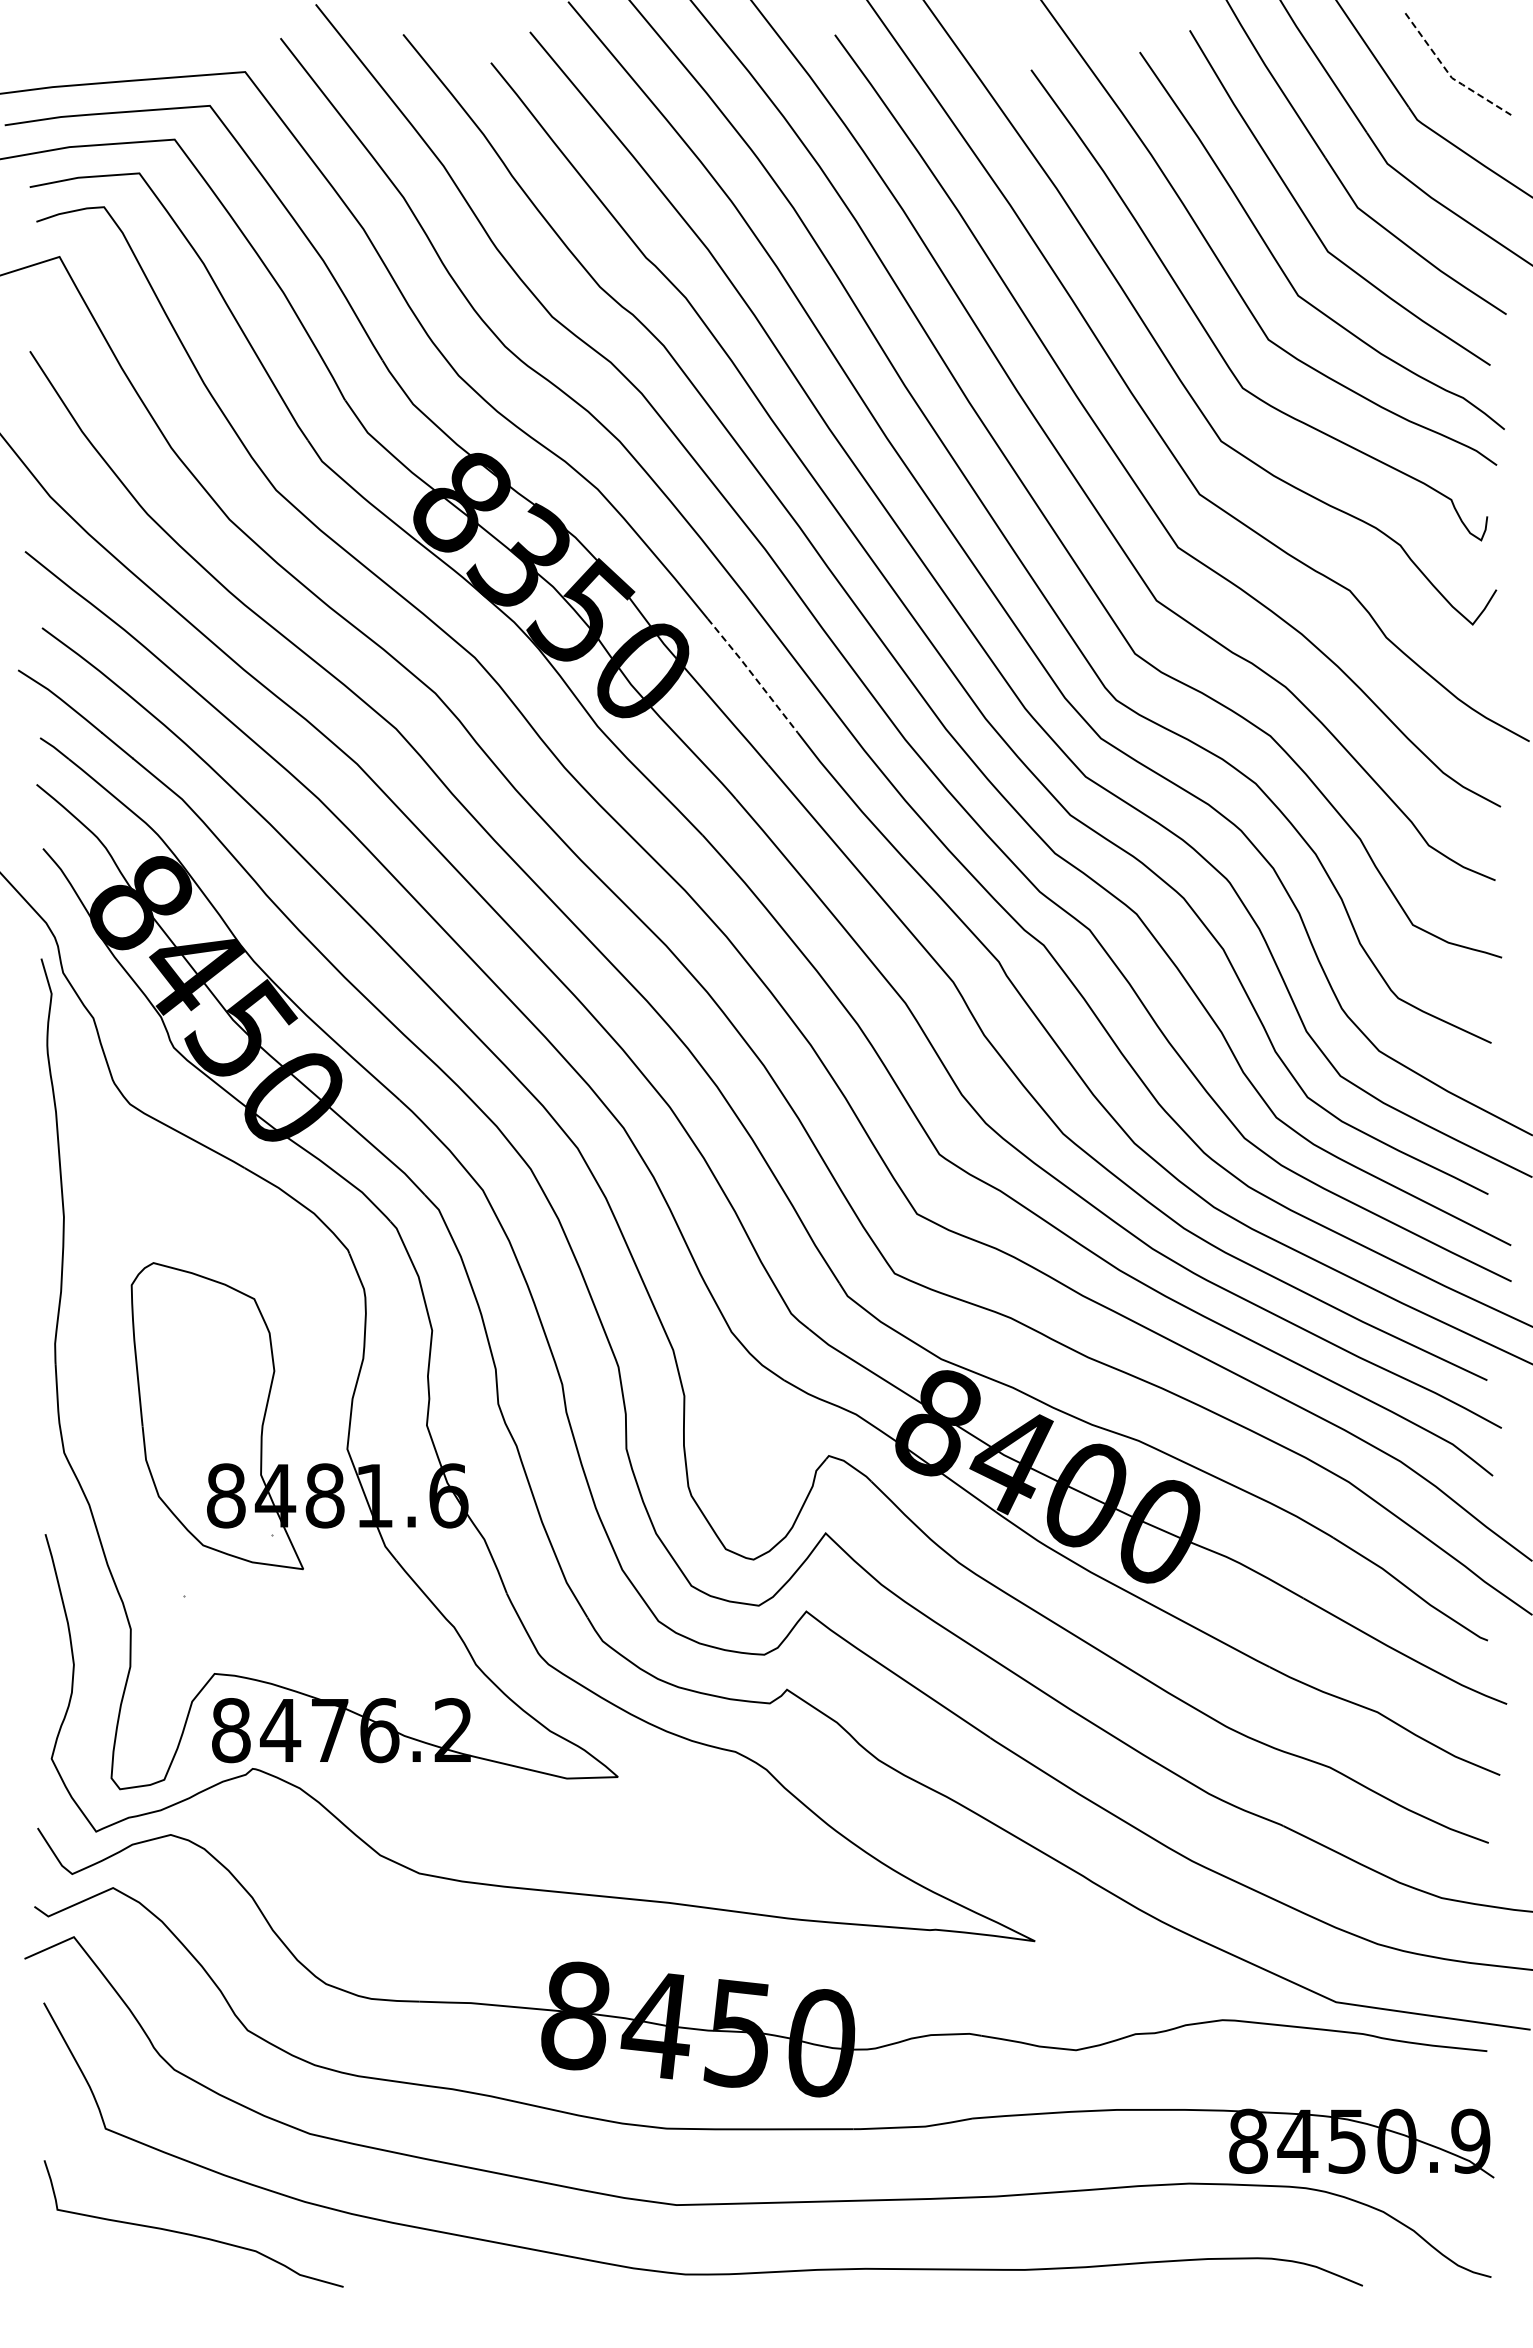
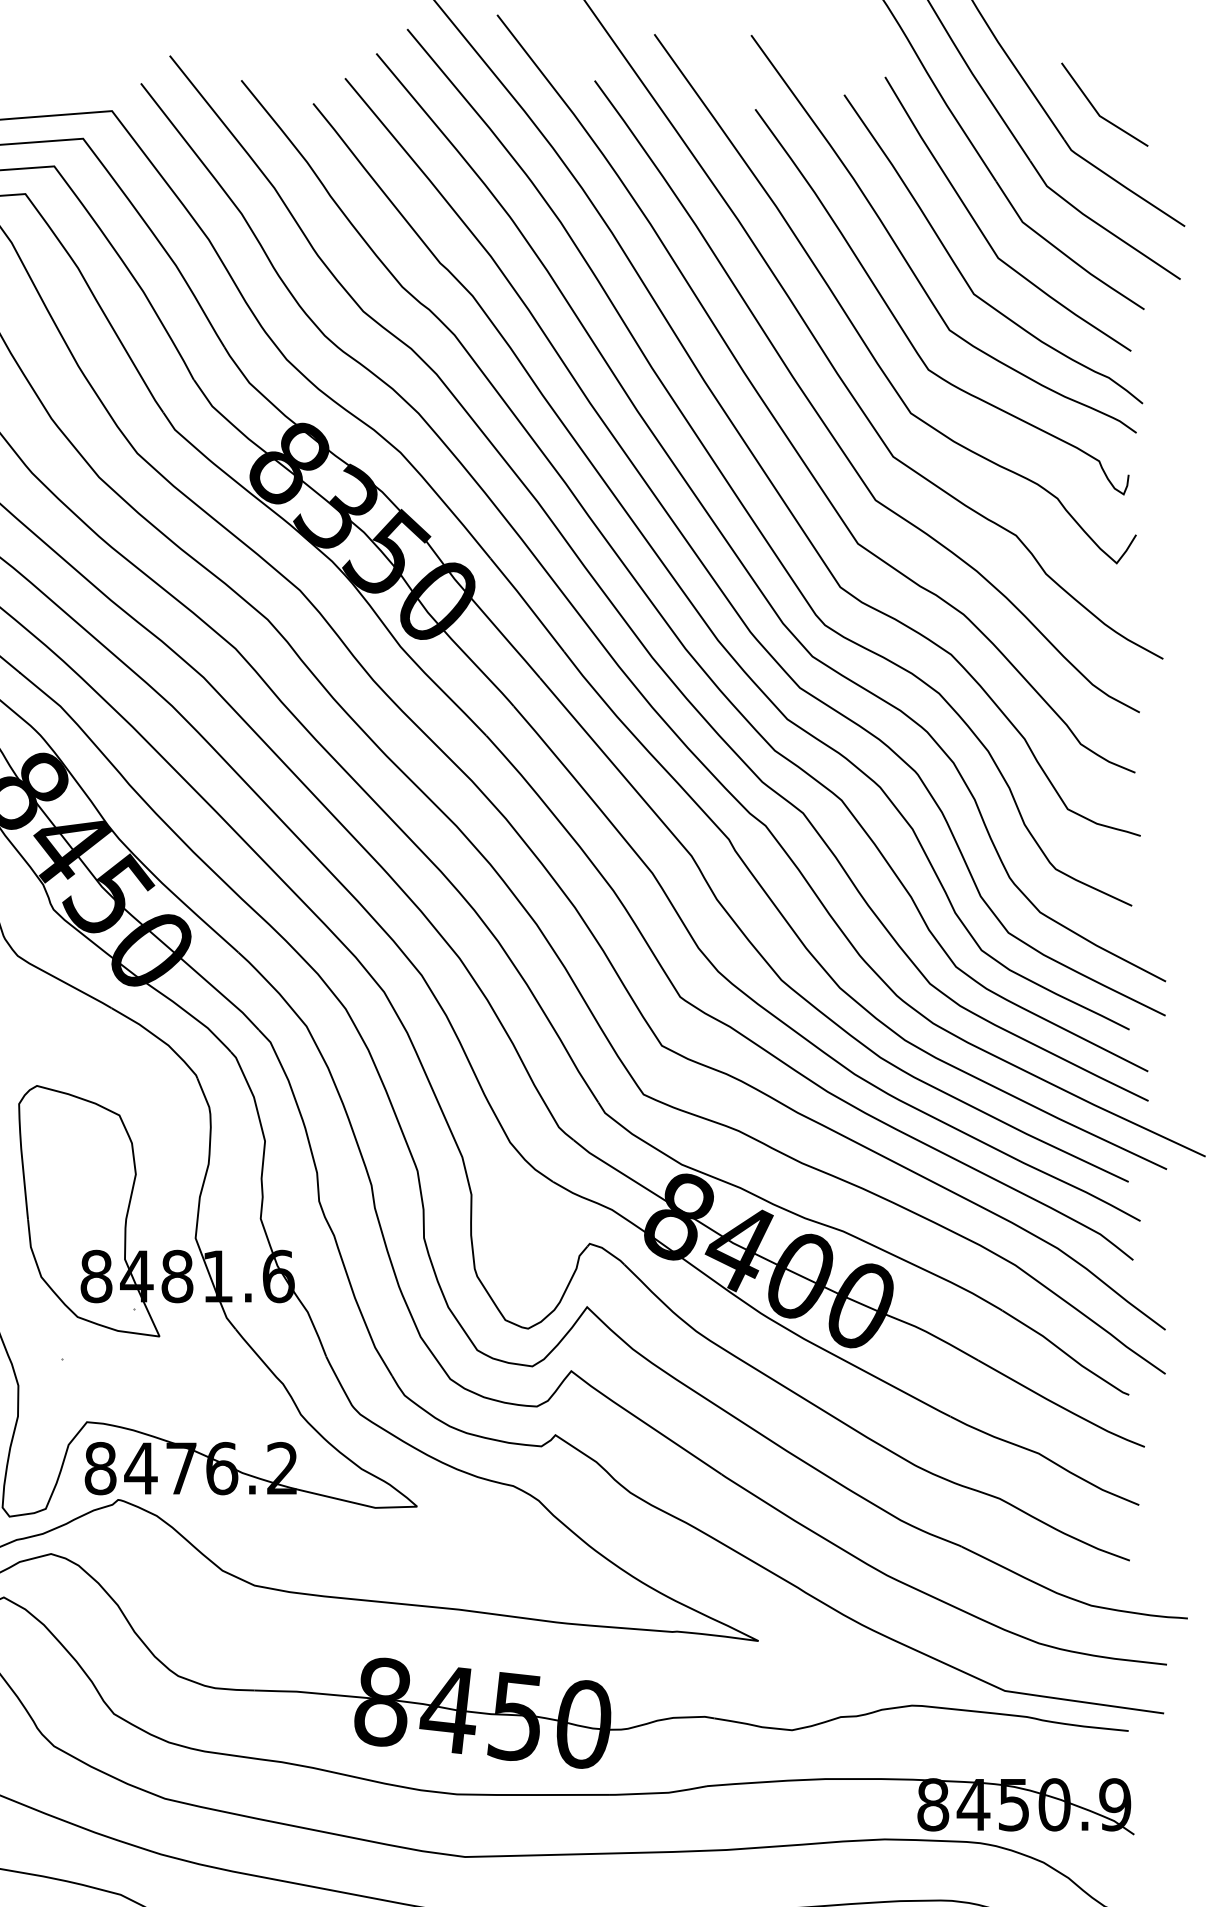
line: (1450, 75) -> (1098, 113), dashed -> solid
line: (752, 674) -> (527, 604), dashed -> solid

